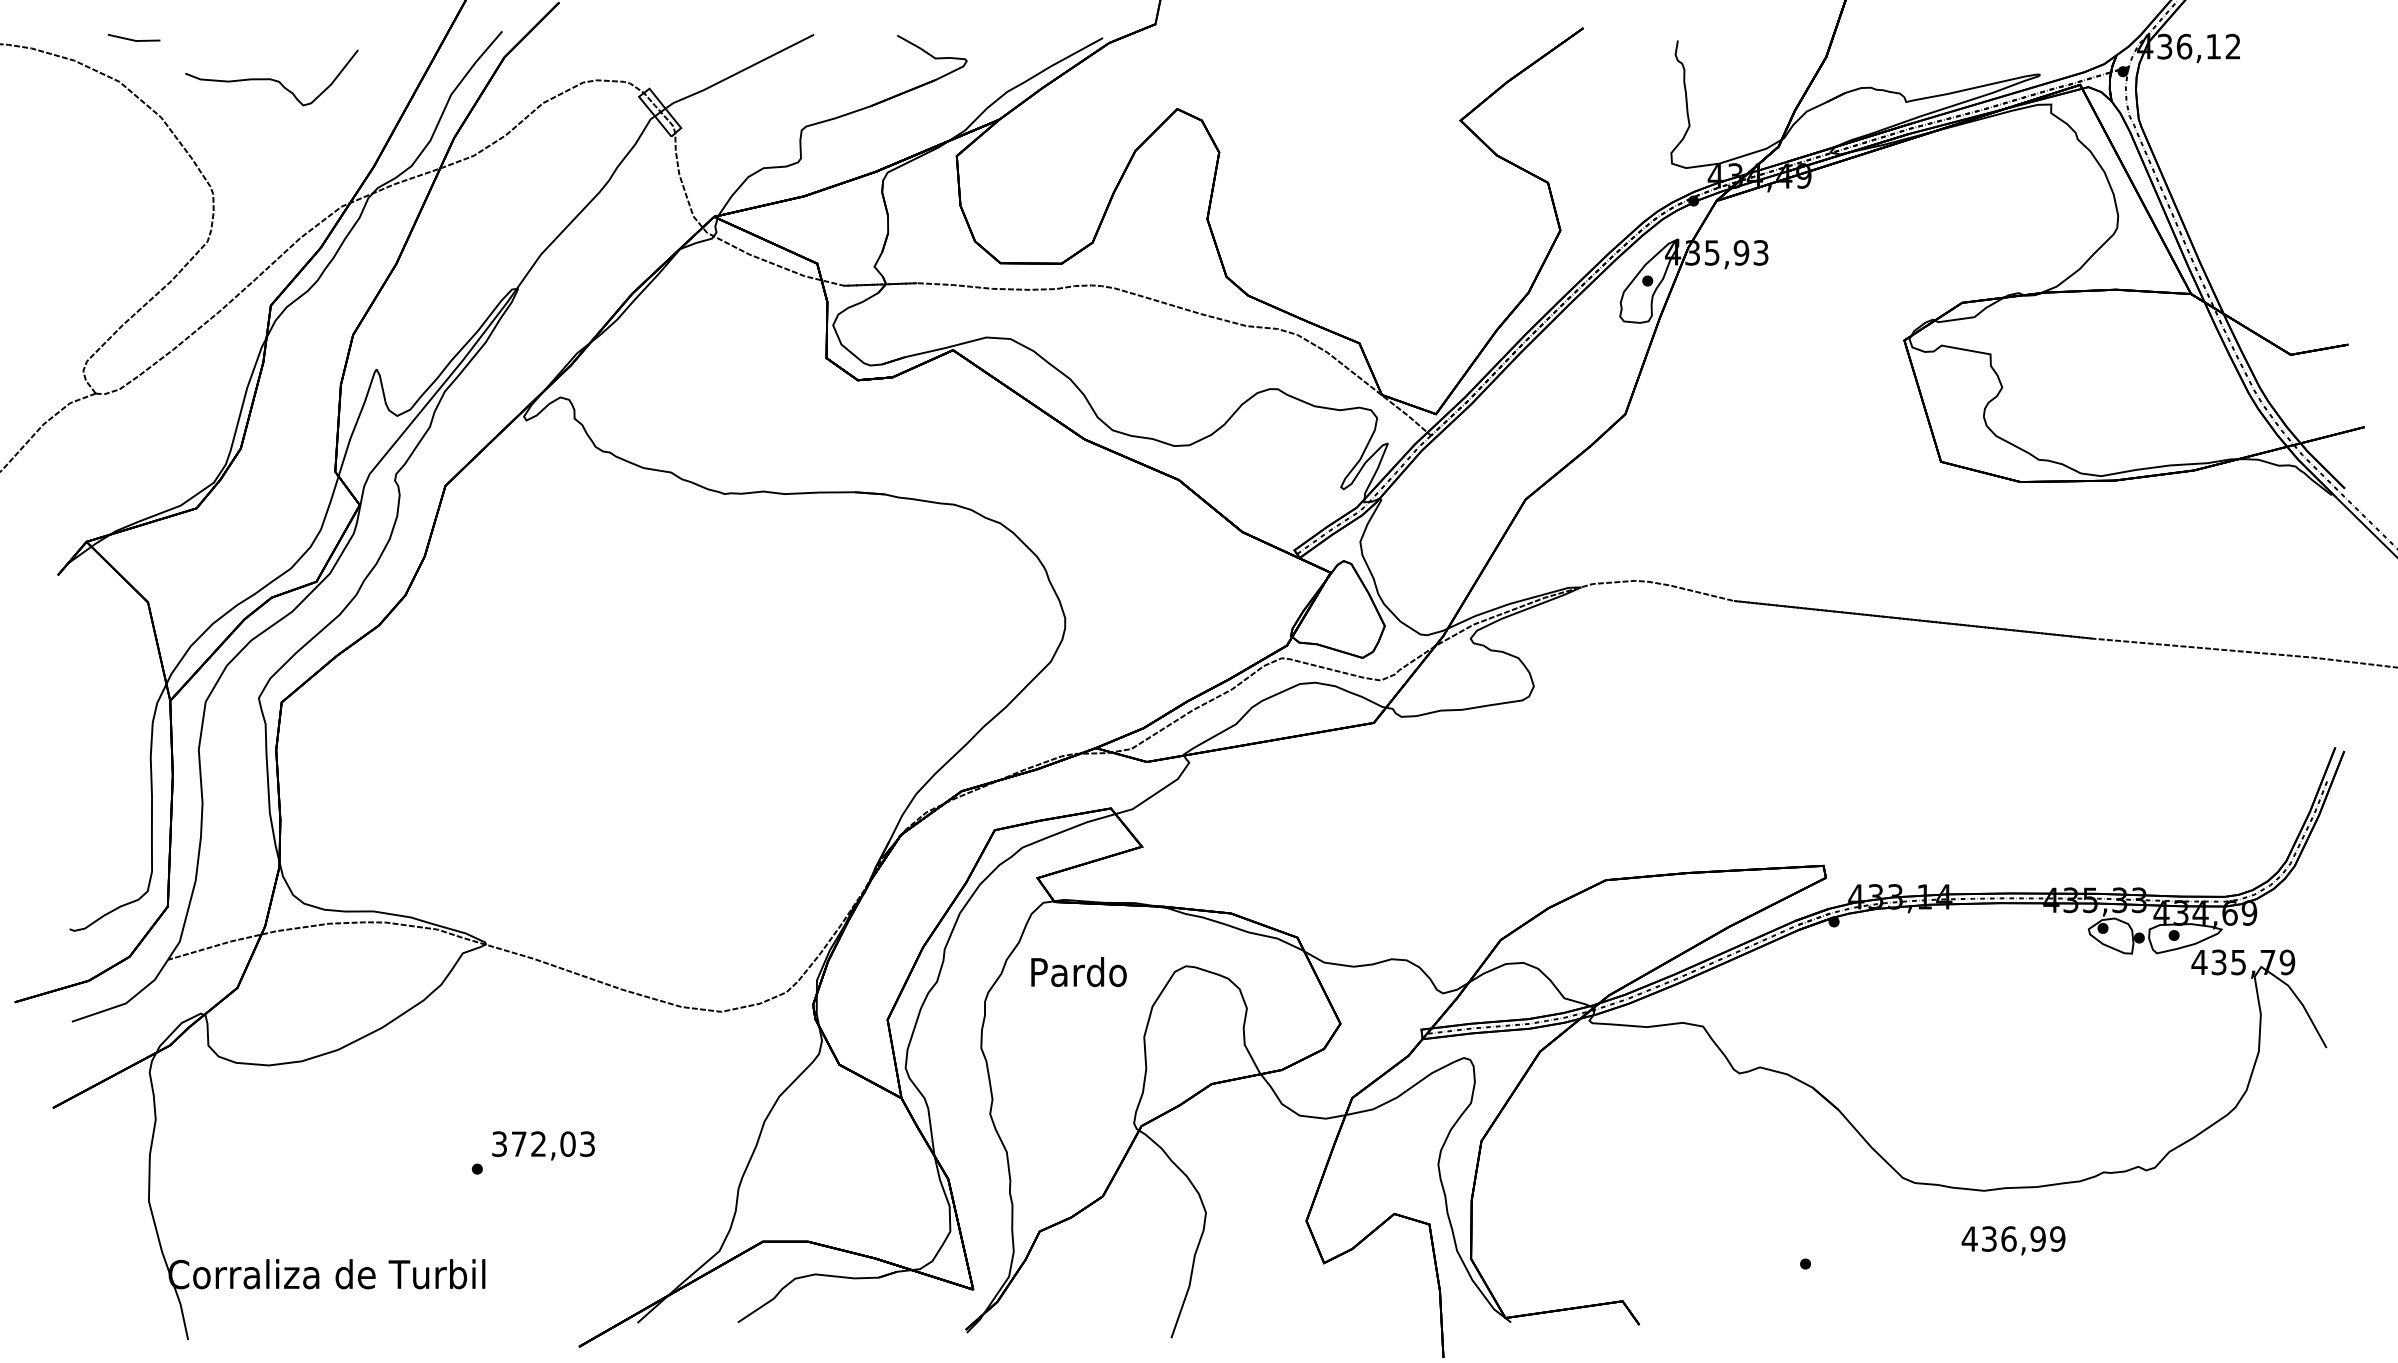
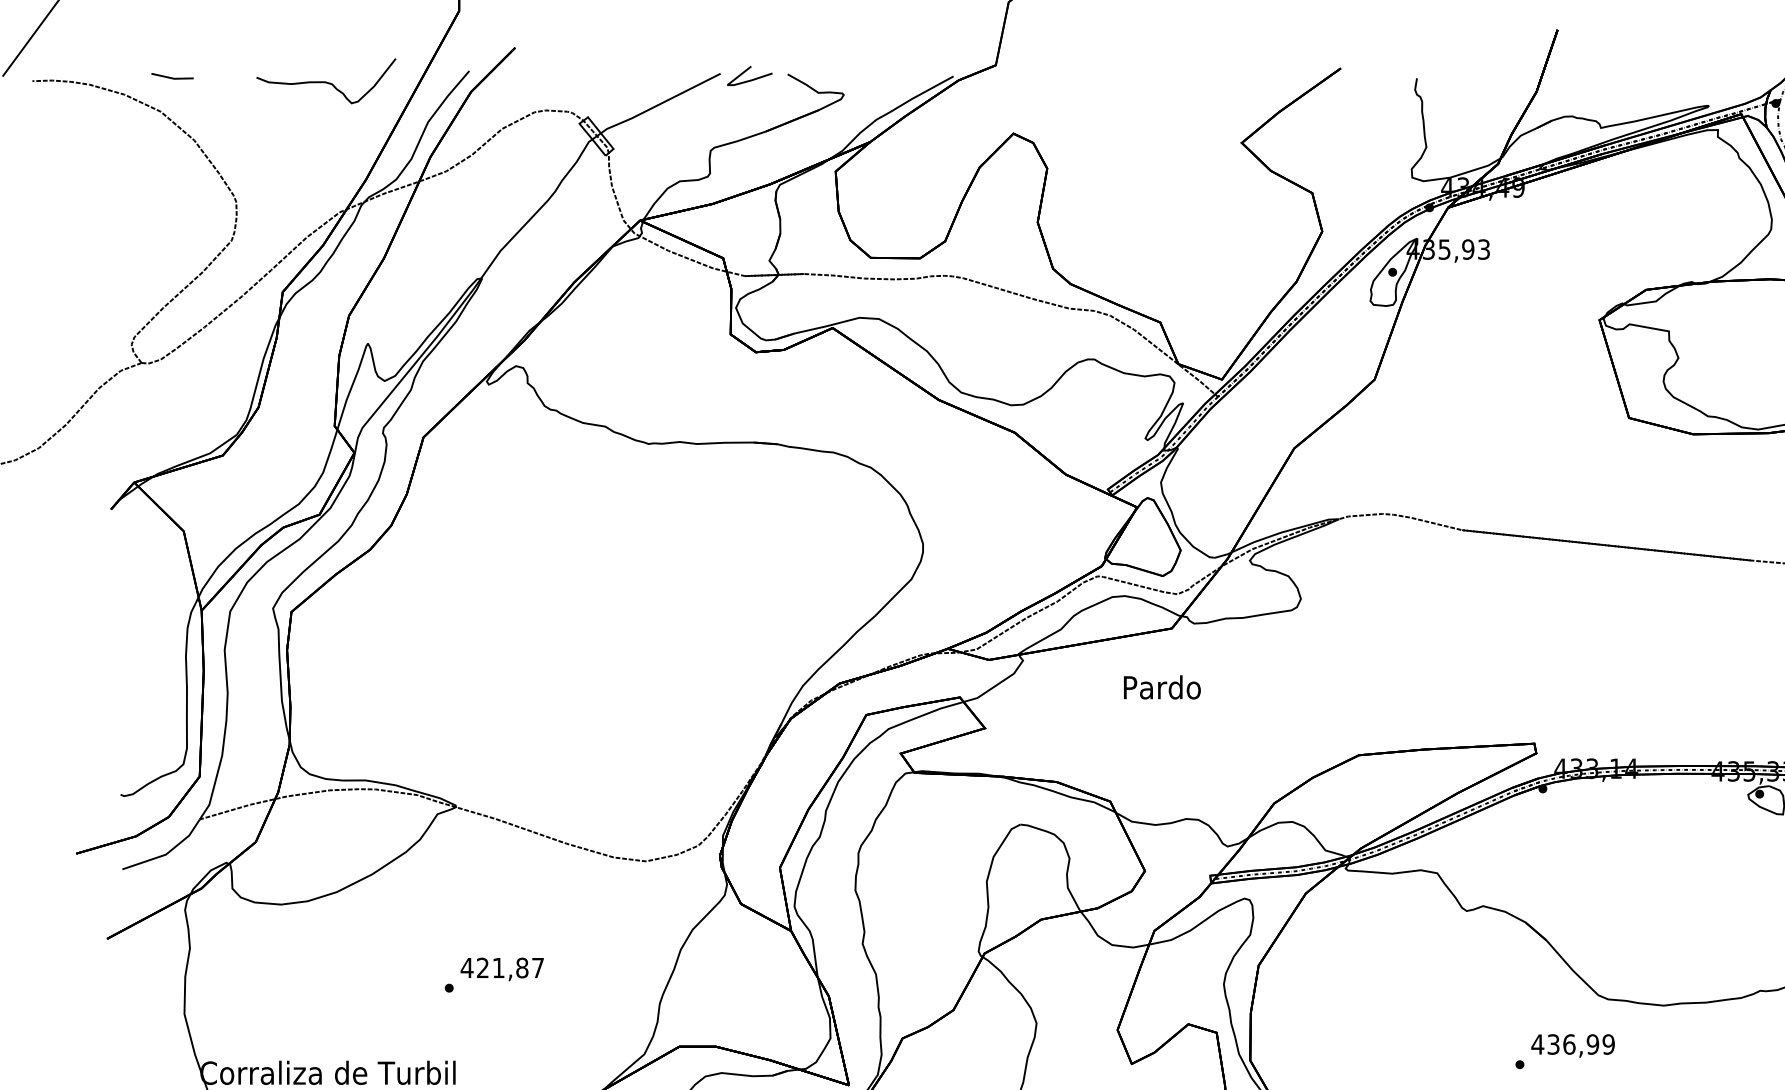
line: (853, 41) -> (752, 79), added
curve: (271, 78) -> (326, 81), moved
text: (1078, 972) -> (1161, 687), moved
text: (542, 1143) -> (501, 967), 372,03 -> 421,87
text: (2013, 1240) -> (1573, 1045), moved

